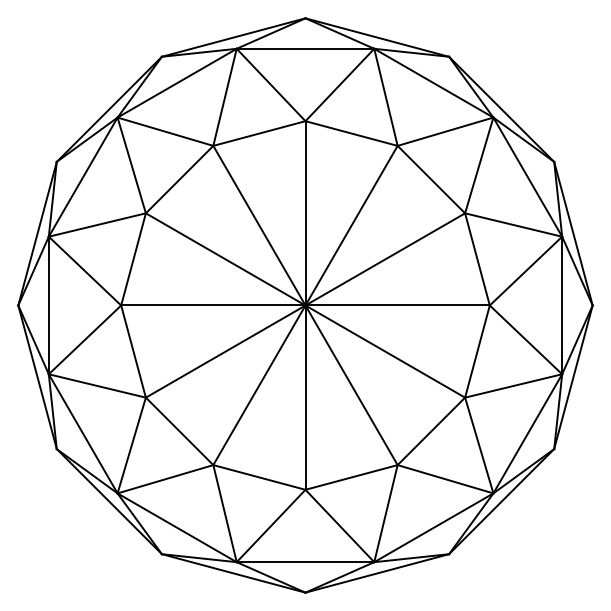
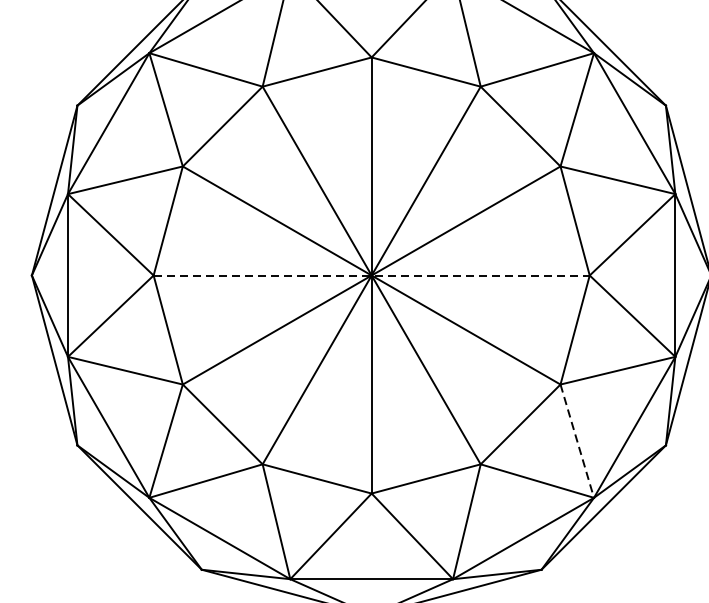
line: (305, 305) -> (371, 275), solid -> dashed
line: (479, 445) -> (577, 441), solid -> dashed

